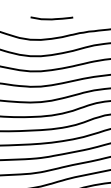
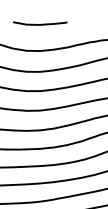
curve: (51, 18) -> (39, 23), moved

